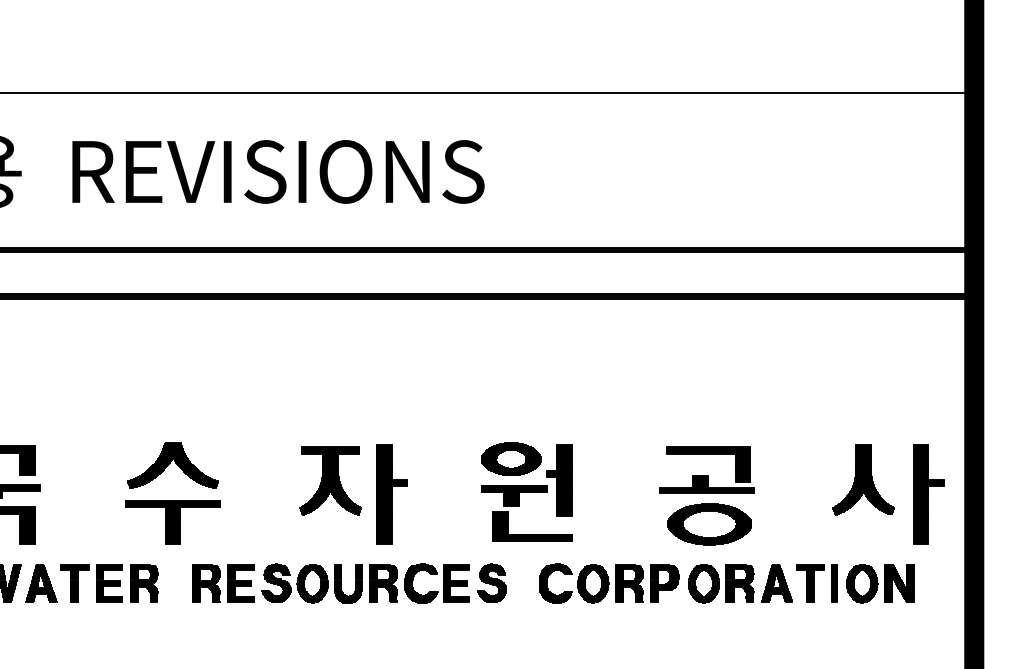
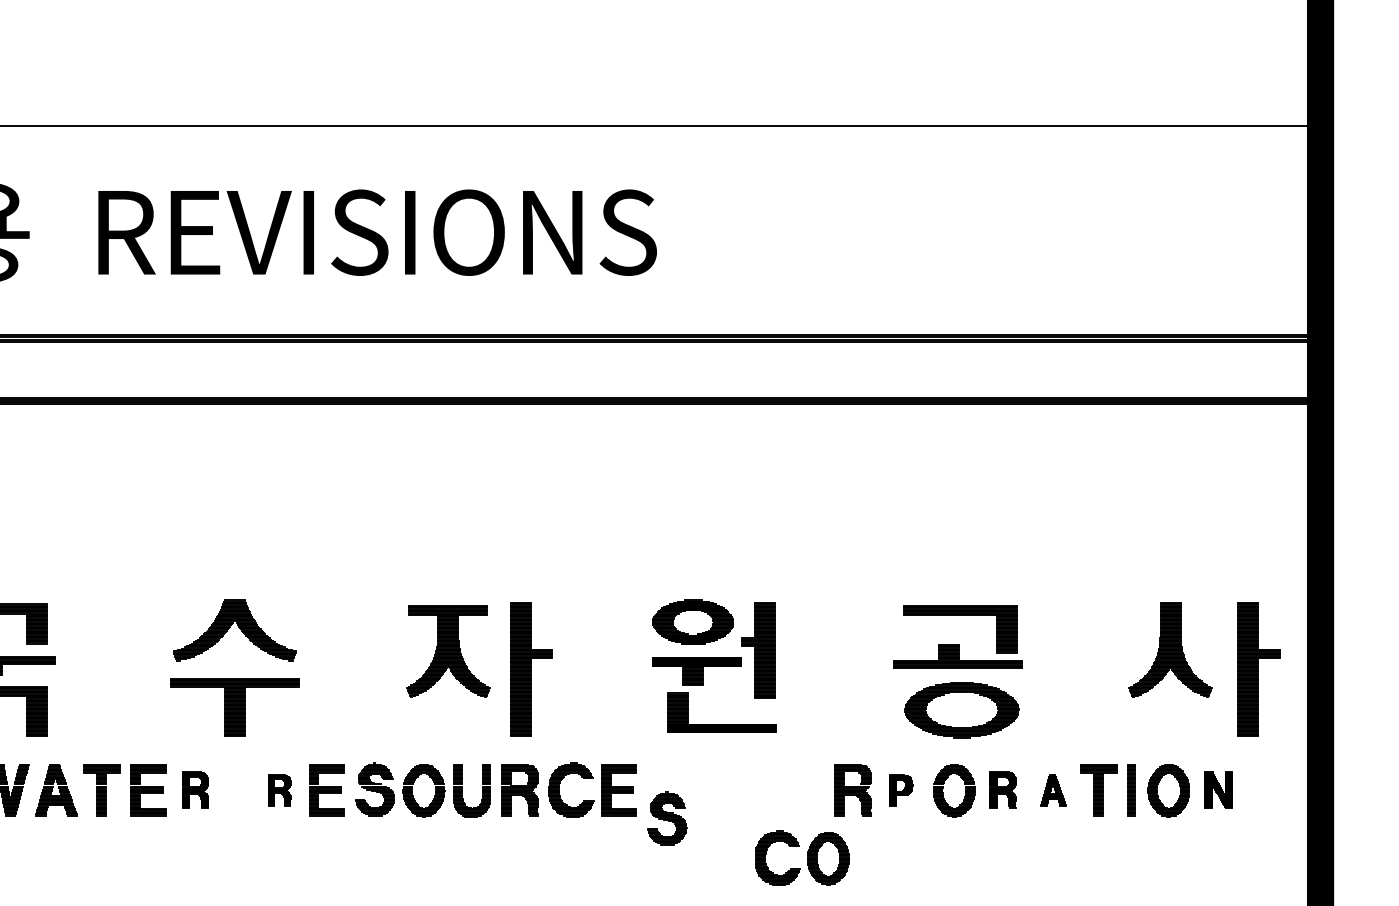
part: (492, 582) -> (667, 818), moved
part: (574, 582) -> (802, 857), moved
part: (144, 583) -> (195, 790), size x0.7
part: (206, 583) -> (279, 790), size x0.6
part: (665, 583) -> (901, 790), size x0.6
part: (739, 583) -> (1002, 790), size x0.7
part: (777, 583) -> (1053, 790), size x0.6
part: (898, 583) -> (1218, 790), size x0.7

